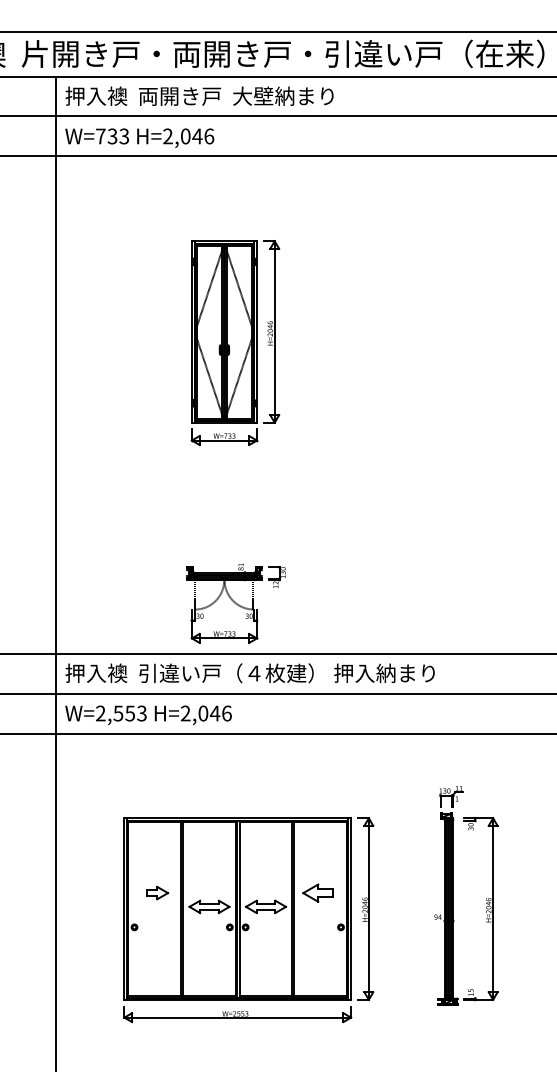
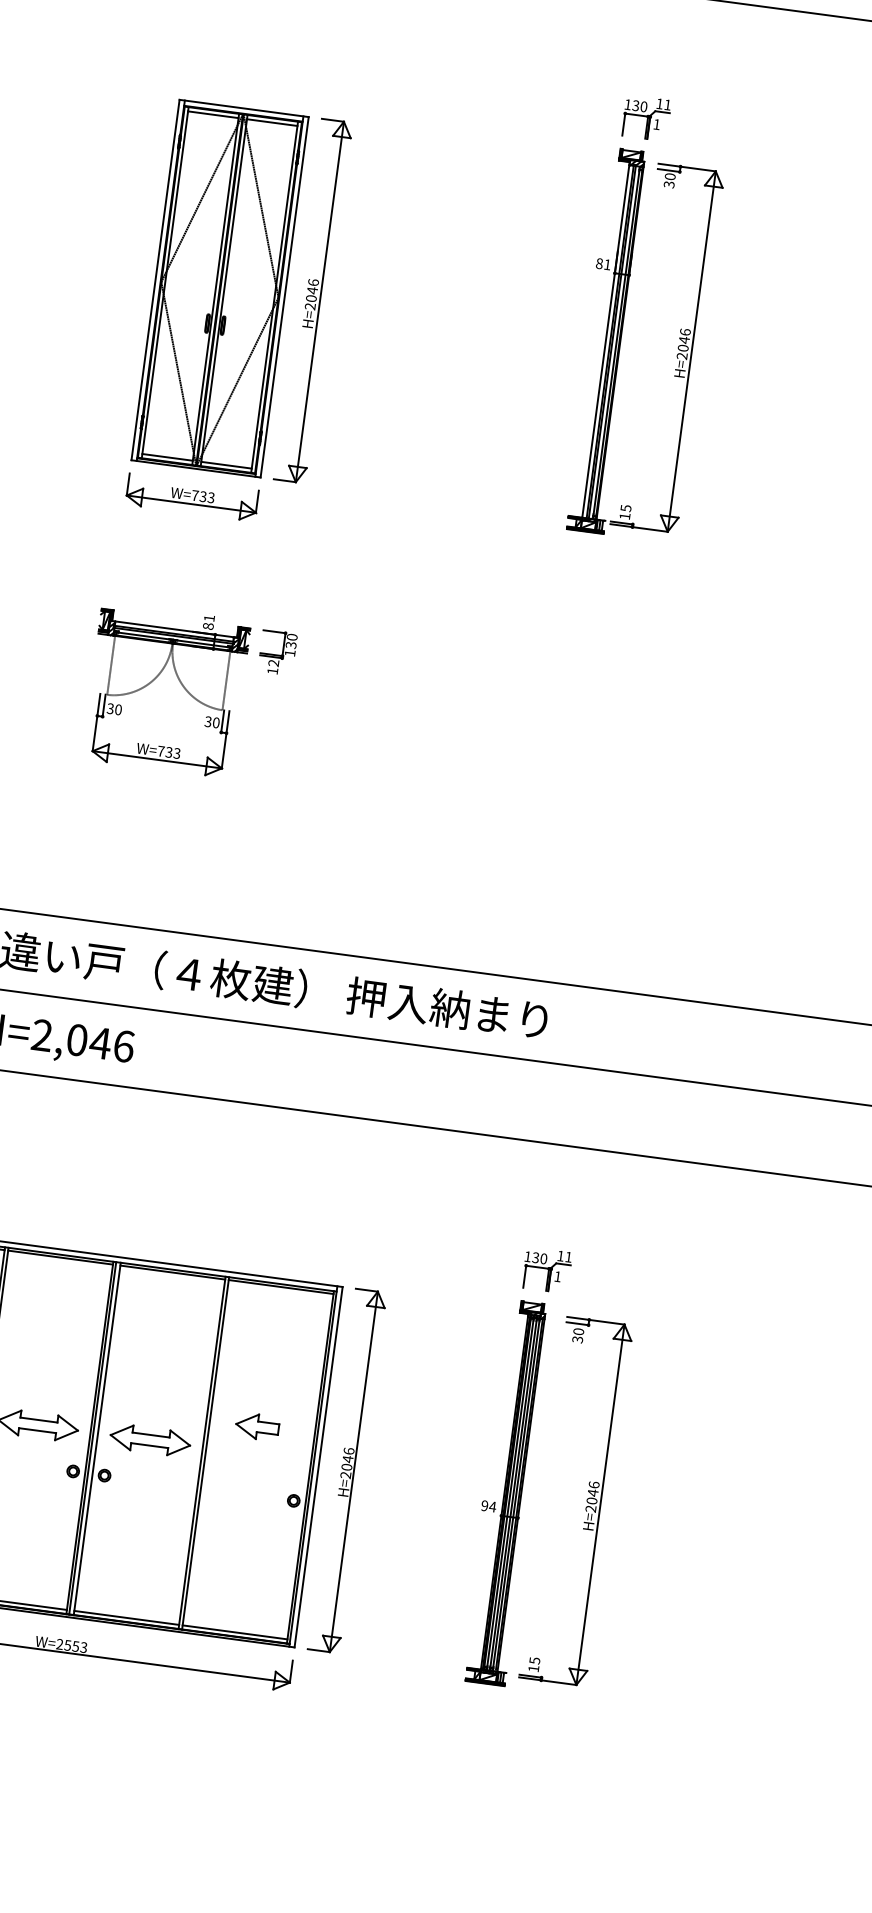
part: (426, 318) -> (624, 315), added
part: (235, 603) -> (188, 693), moved
part: (317, 892) -> (256, 1425), size x0.71

